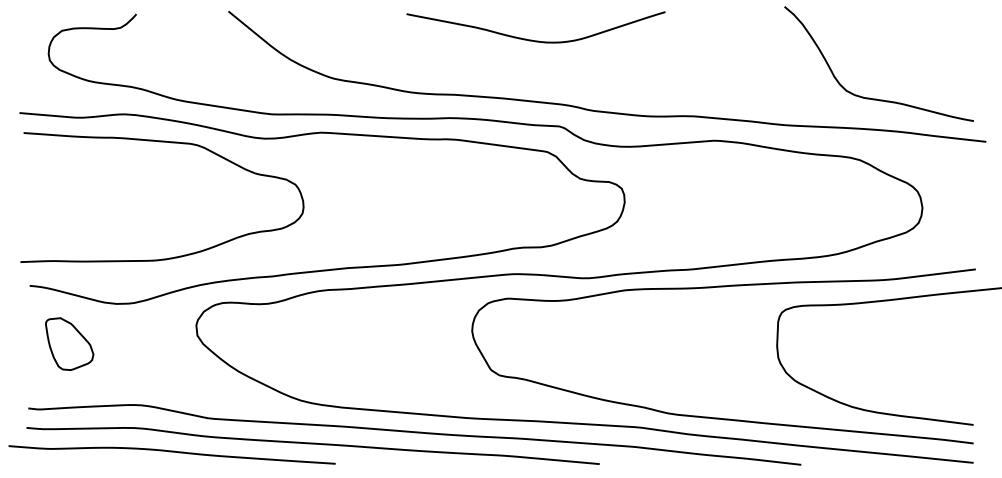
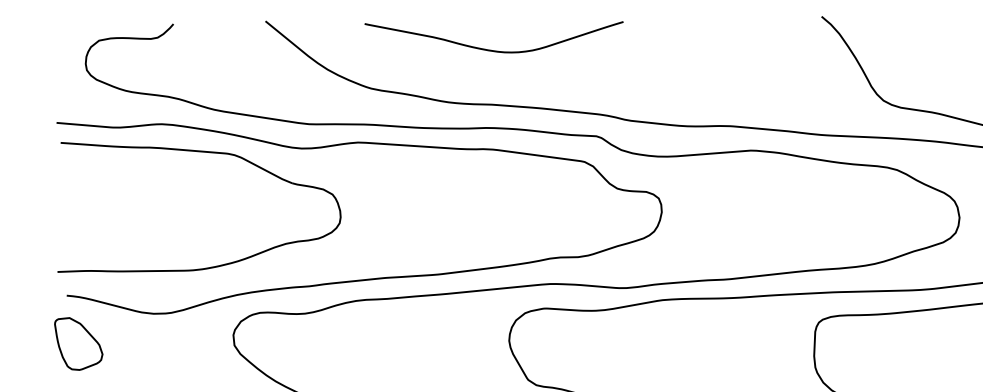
curve: (532, 39) -> (490, 49), moved
part: (69, 343) -> (78, 343), moved

